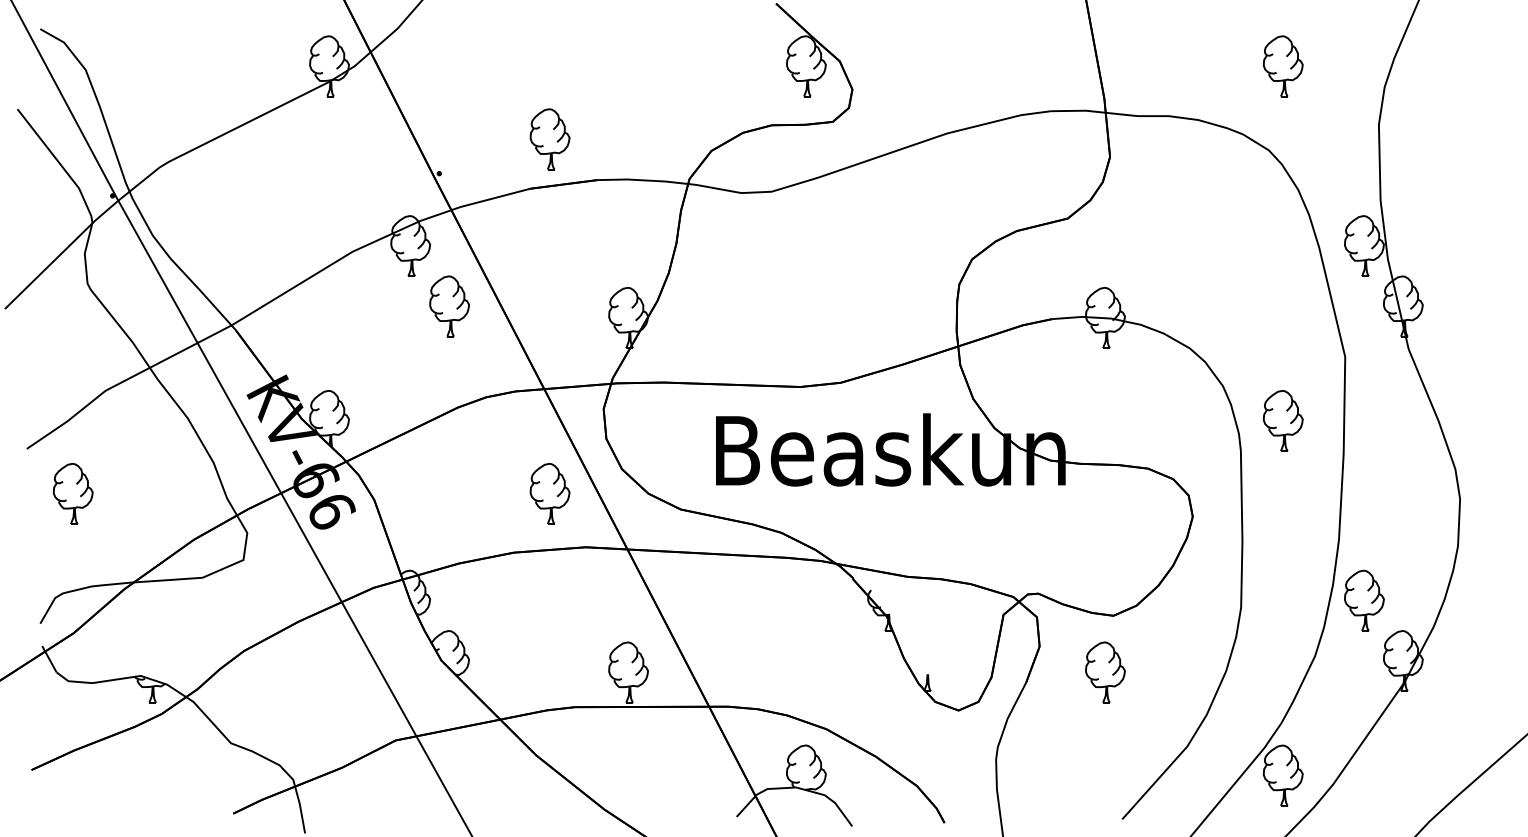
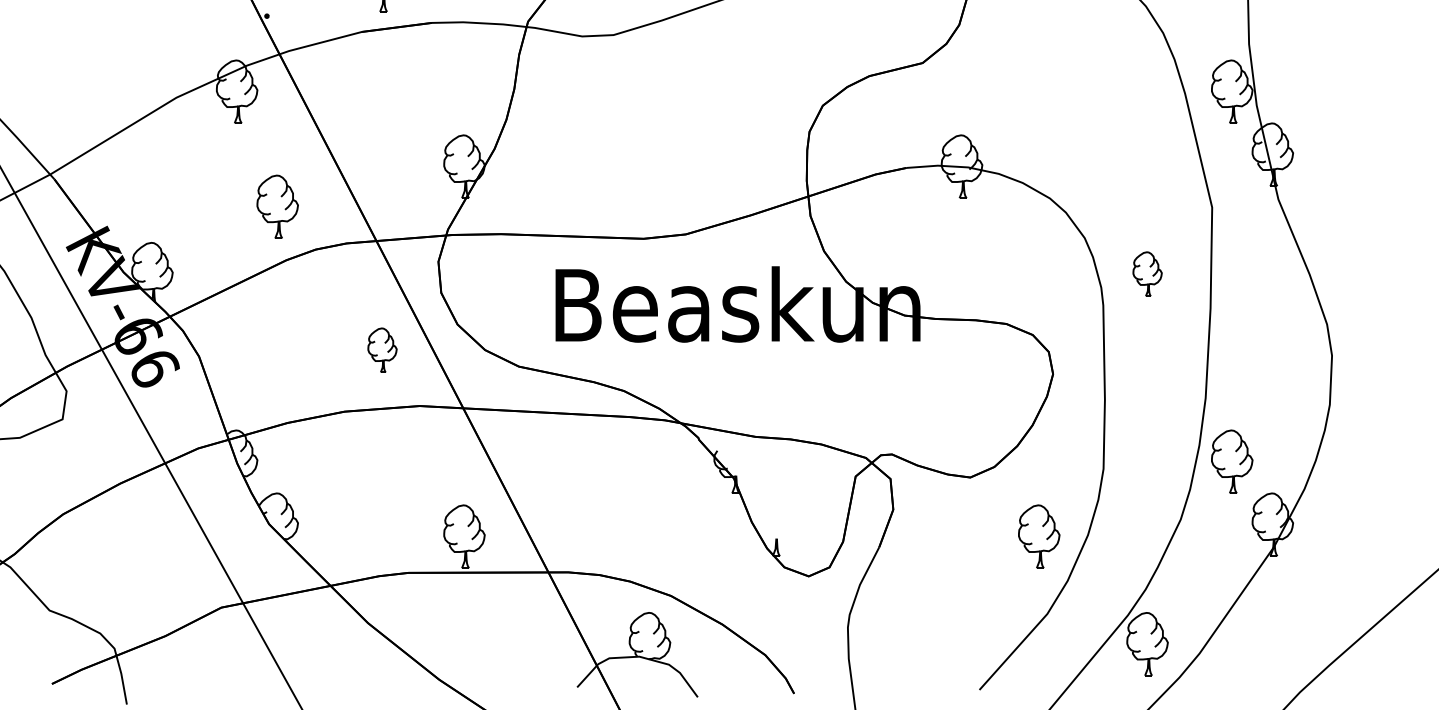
part: (449, 306) -> (277, 206), moved
part: (1283, 420) -> (1147, 273), size x0.7
part: (549, 493) -> (381, 349), size x0.7
part: (1105, 672) -> (1039, 536), moved

